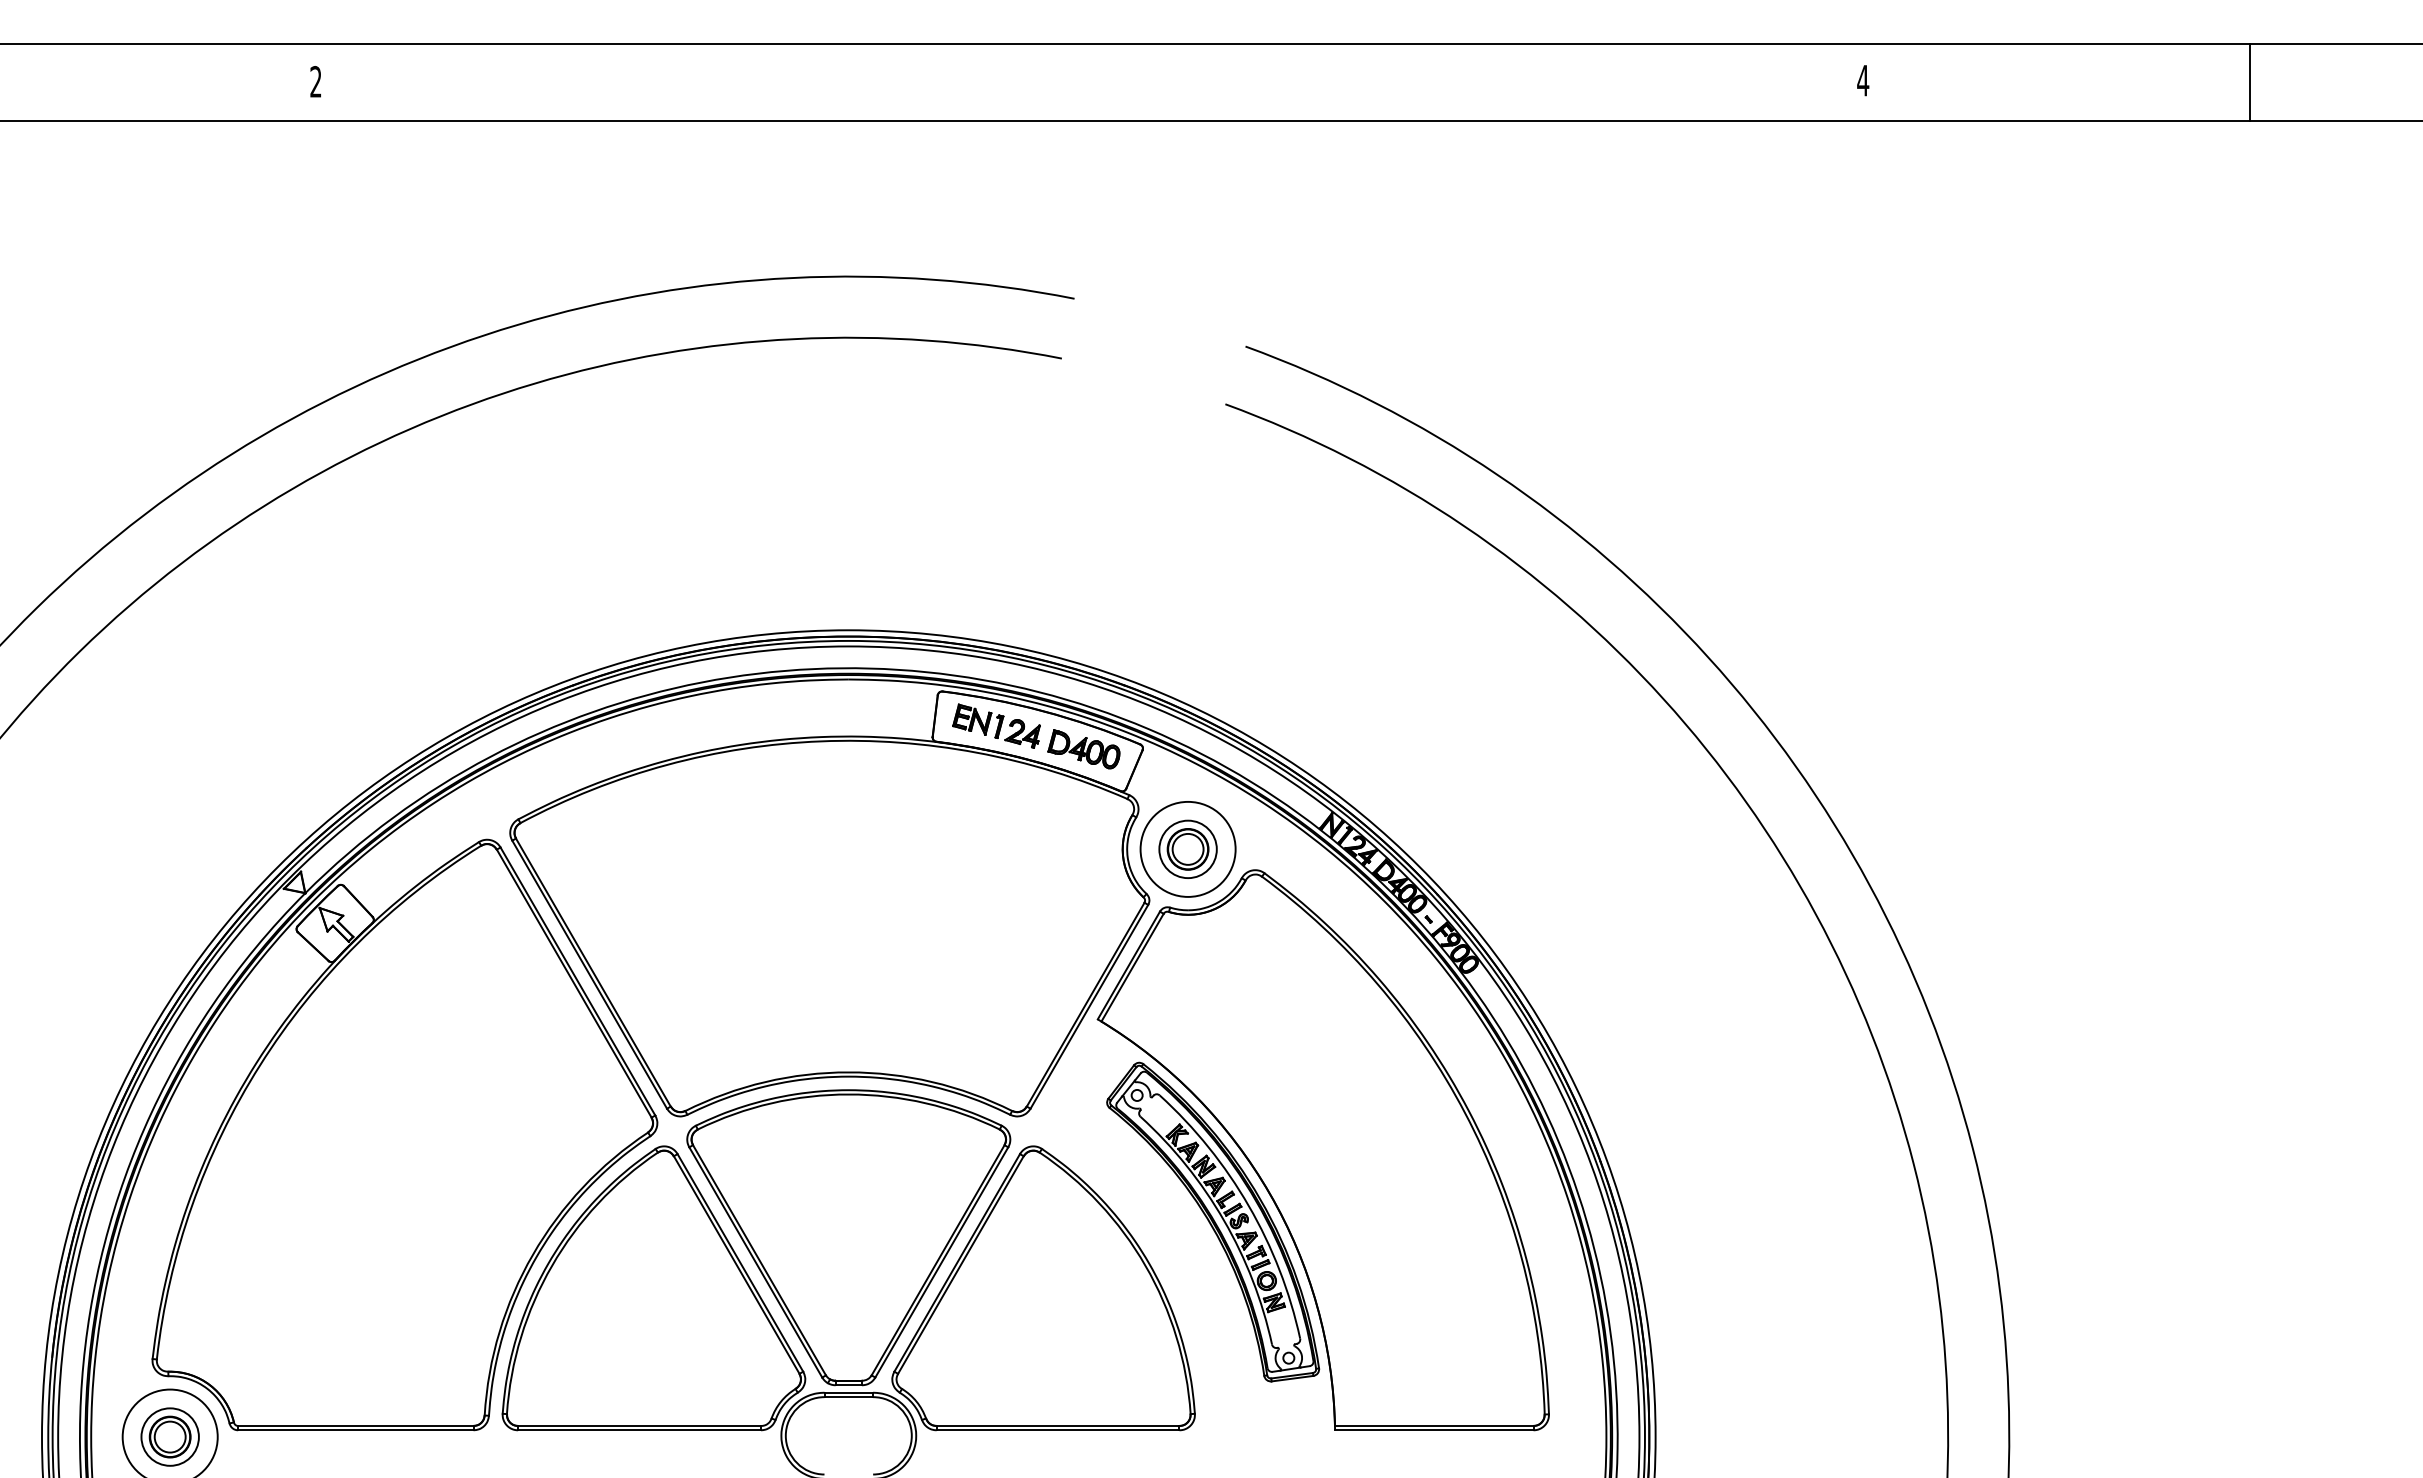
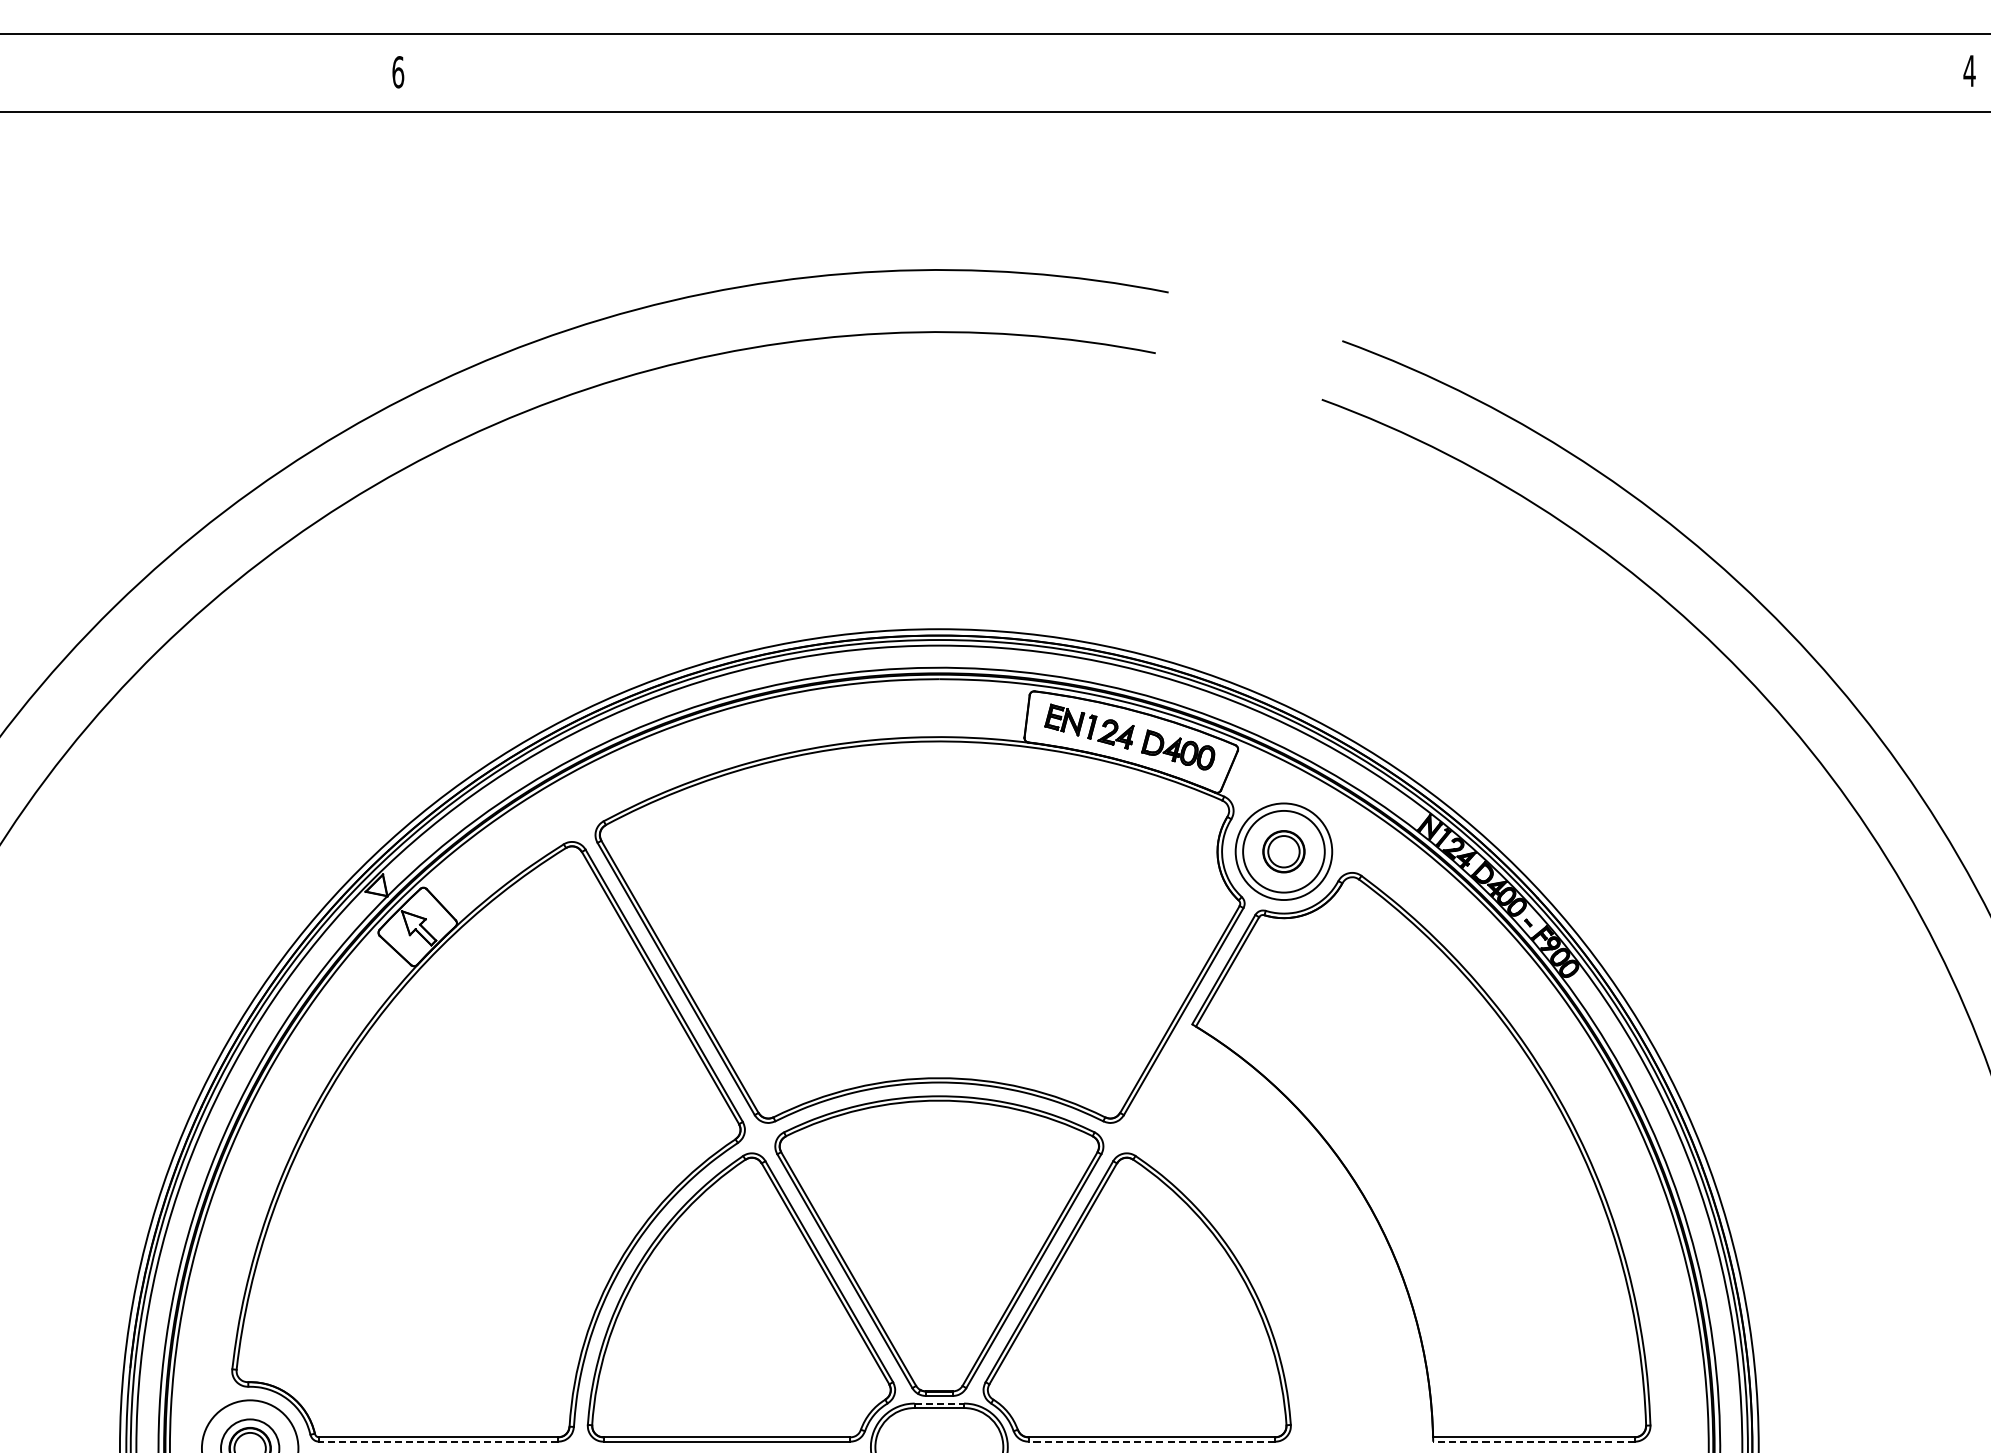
text: (315, 81) -> (397, 71), 2 -> 6
circle: (1187, 849) -> (1283, 851), size x1.4
part: (1213, 1221) -> (1309, 1229), removed
line: (849, 1392) -> (940, 1403), solid -> dashed
line: (355, 1430) -> (438, 1441), solid -> dashed
line: (1057, 1430) -> (1151, 1441), solid -> dashed
line: (1433, 1430) -> (1533, 1441), solid -> dashed

